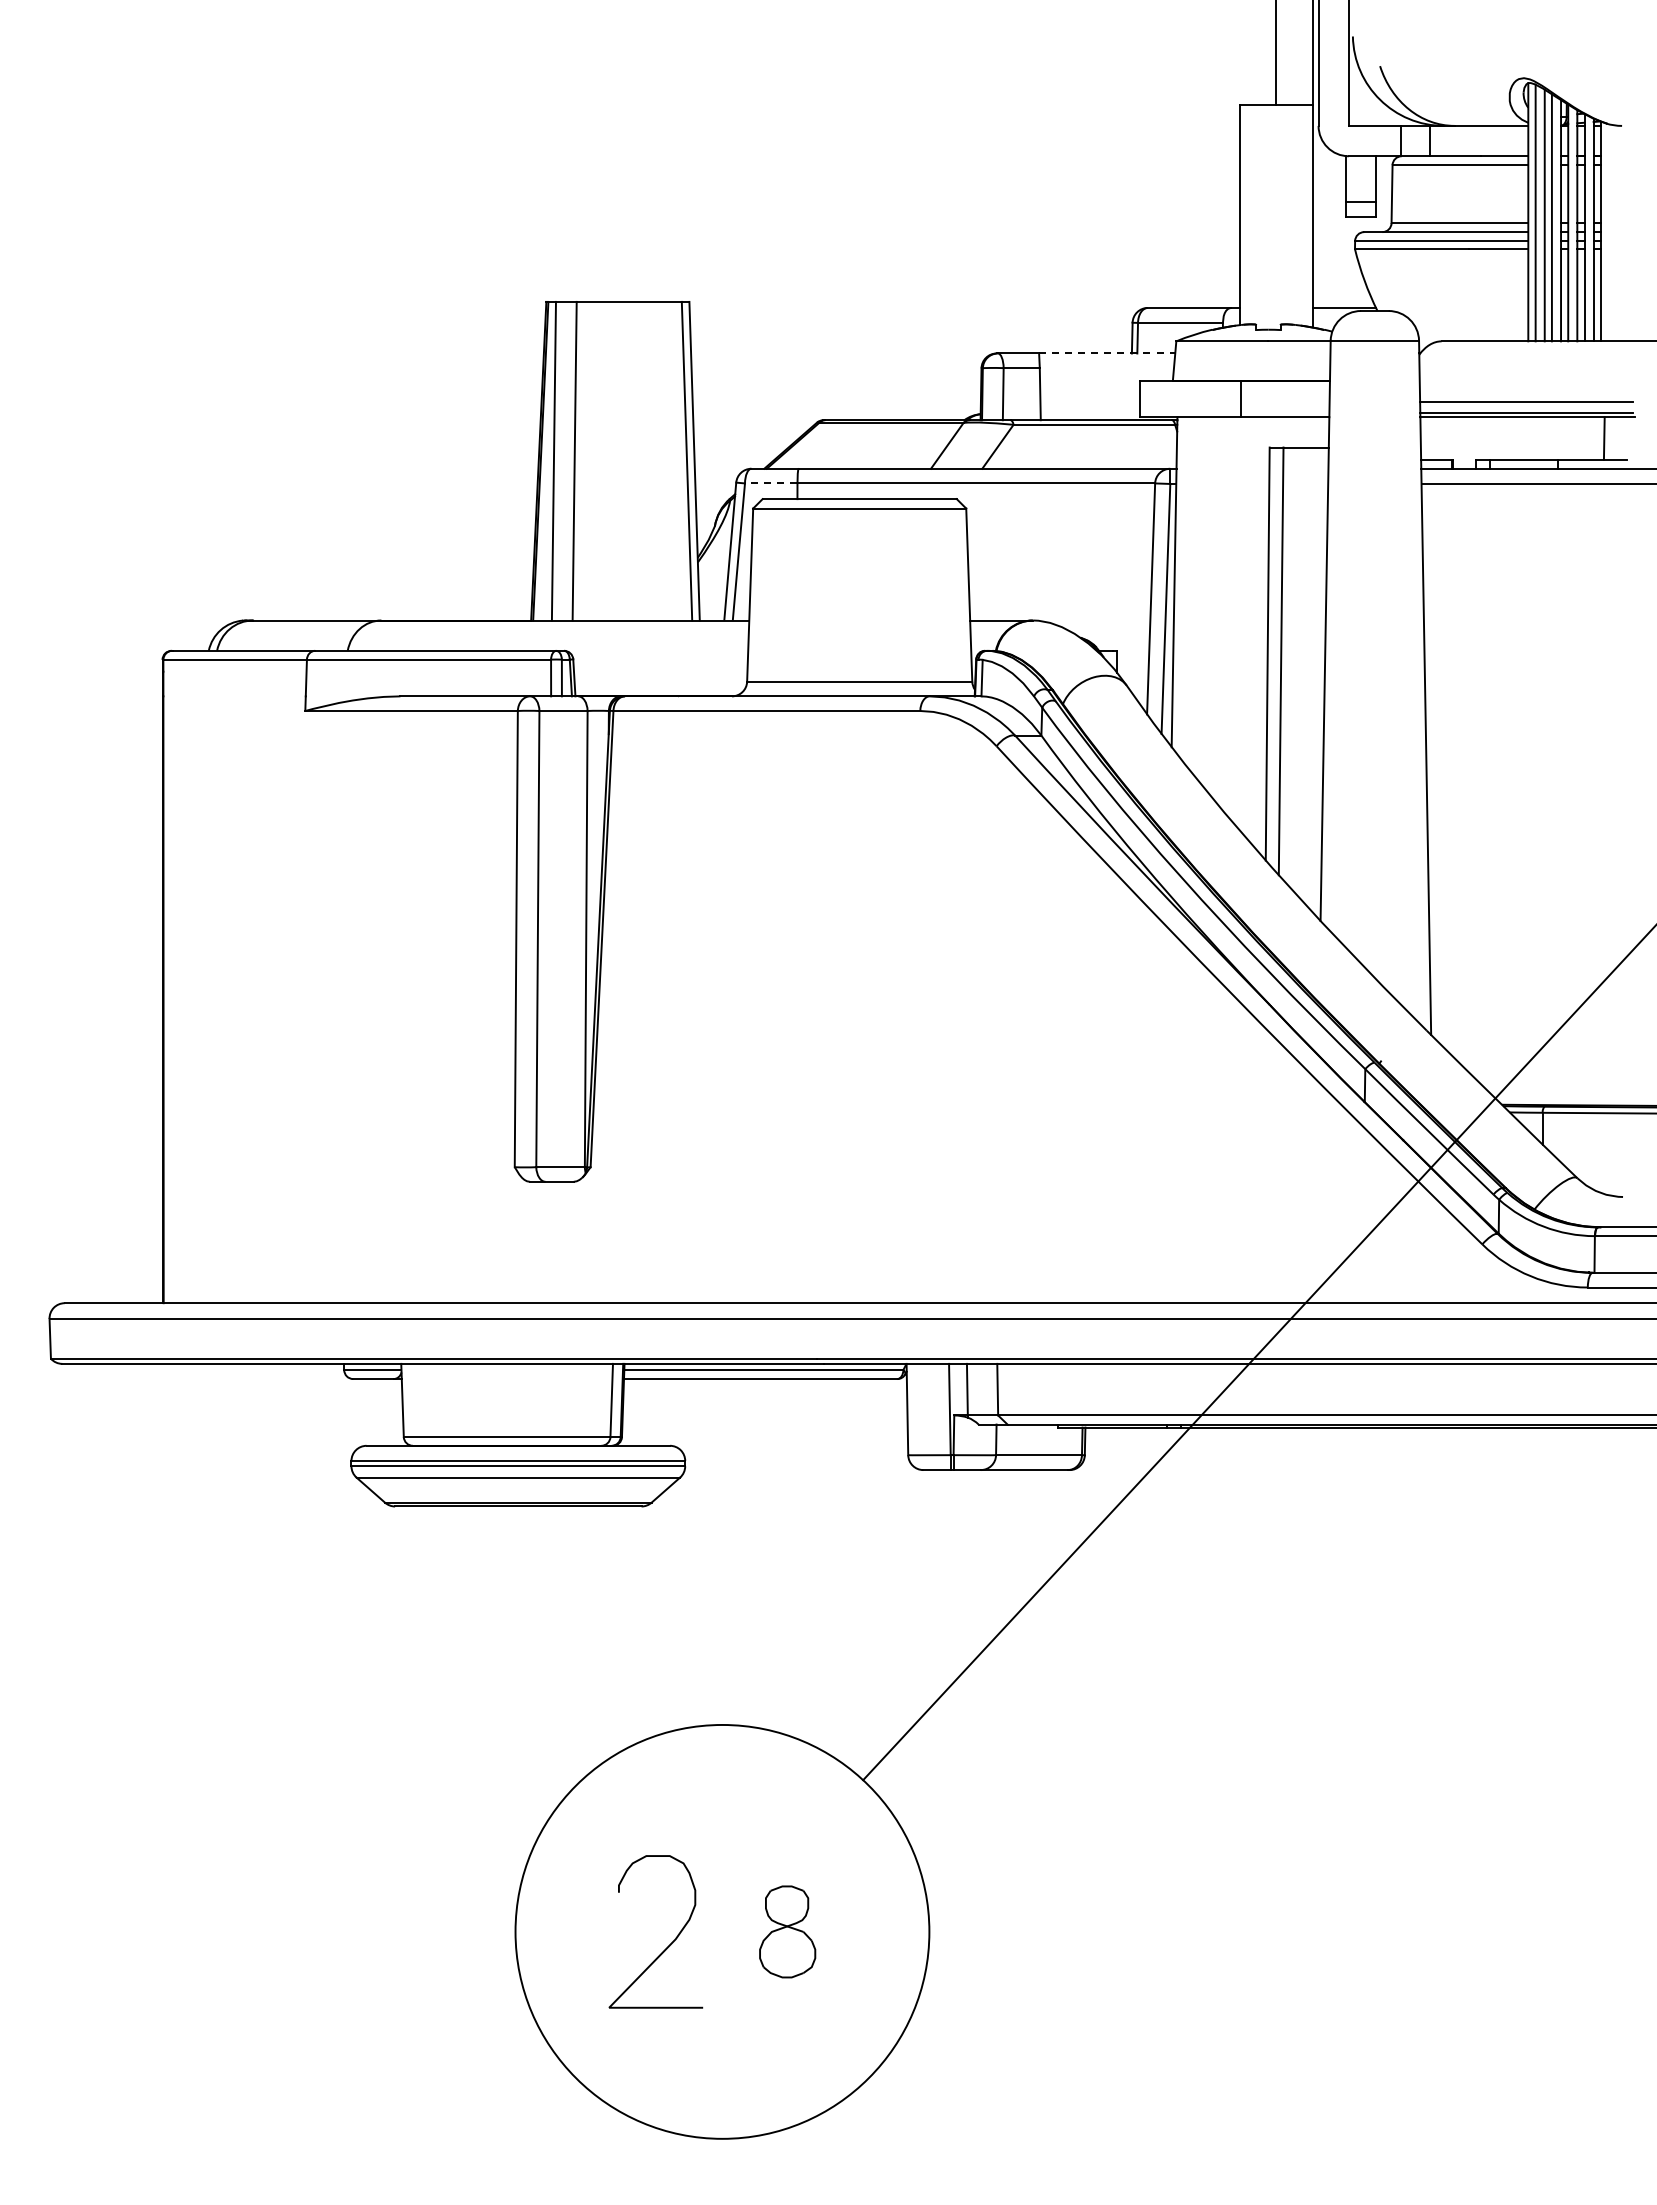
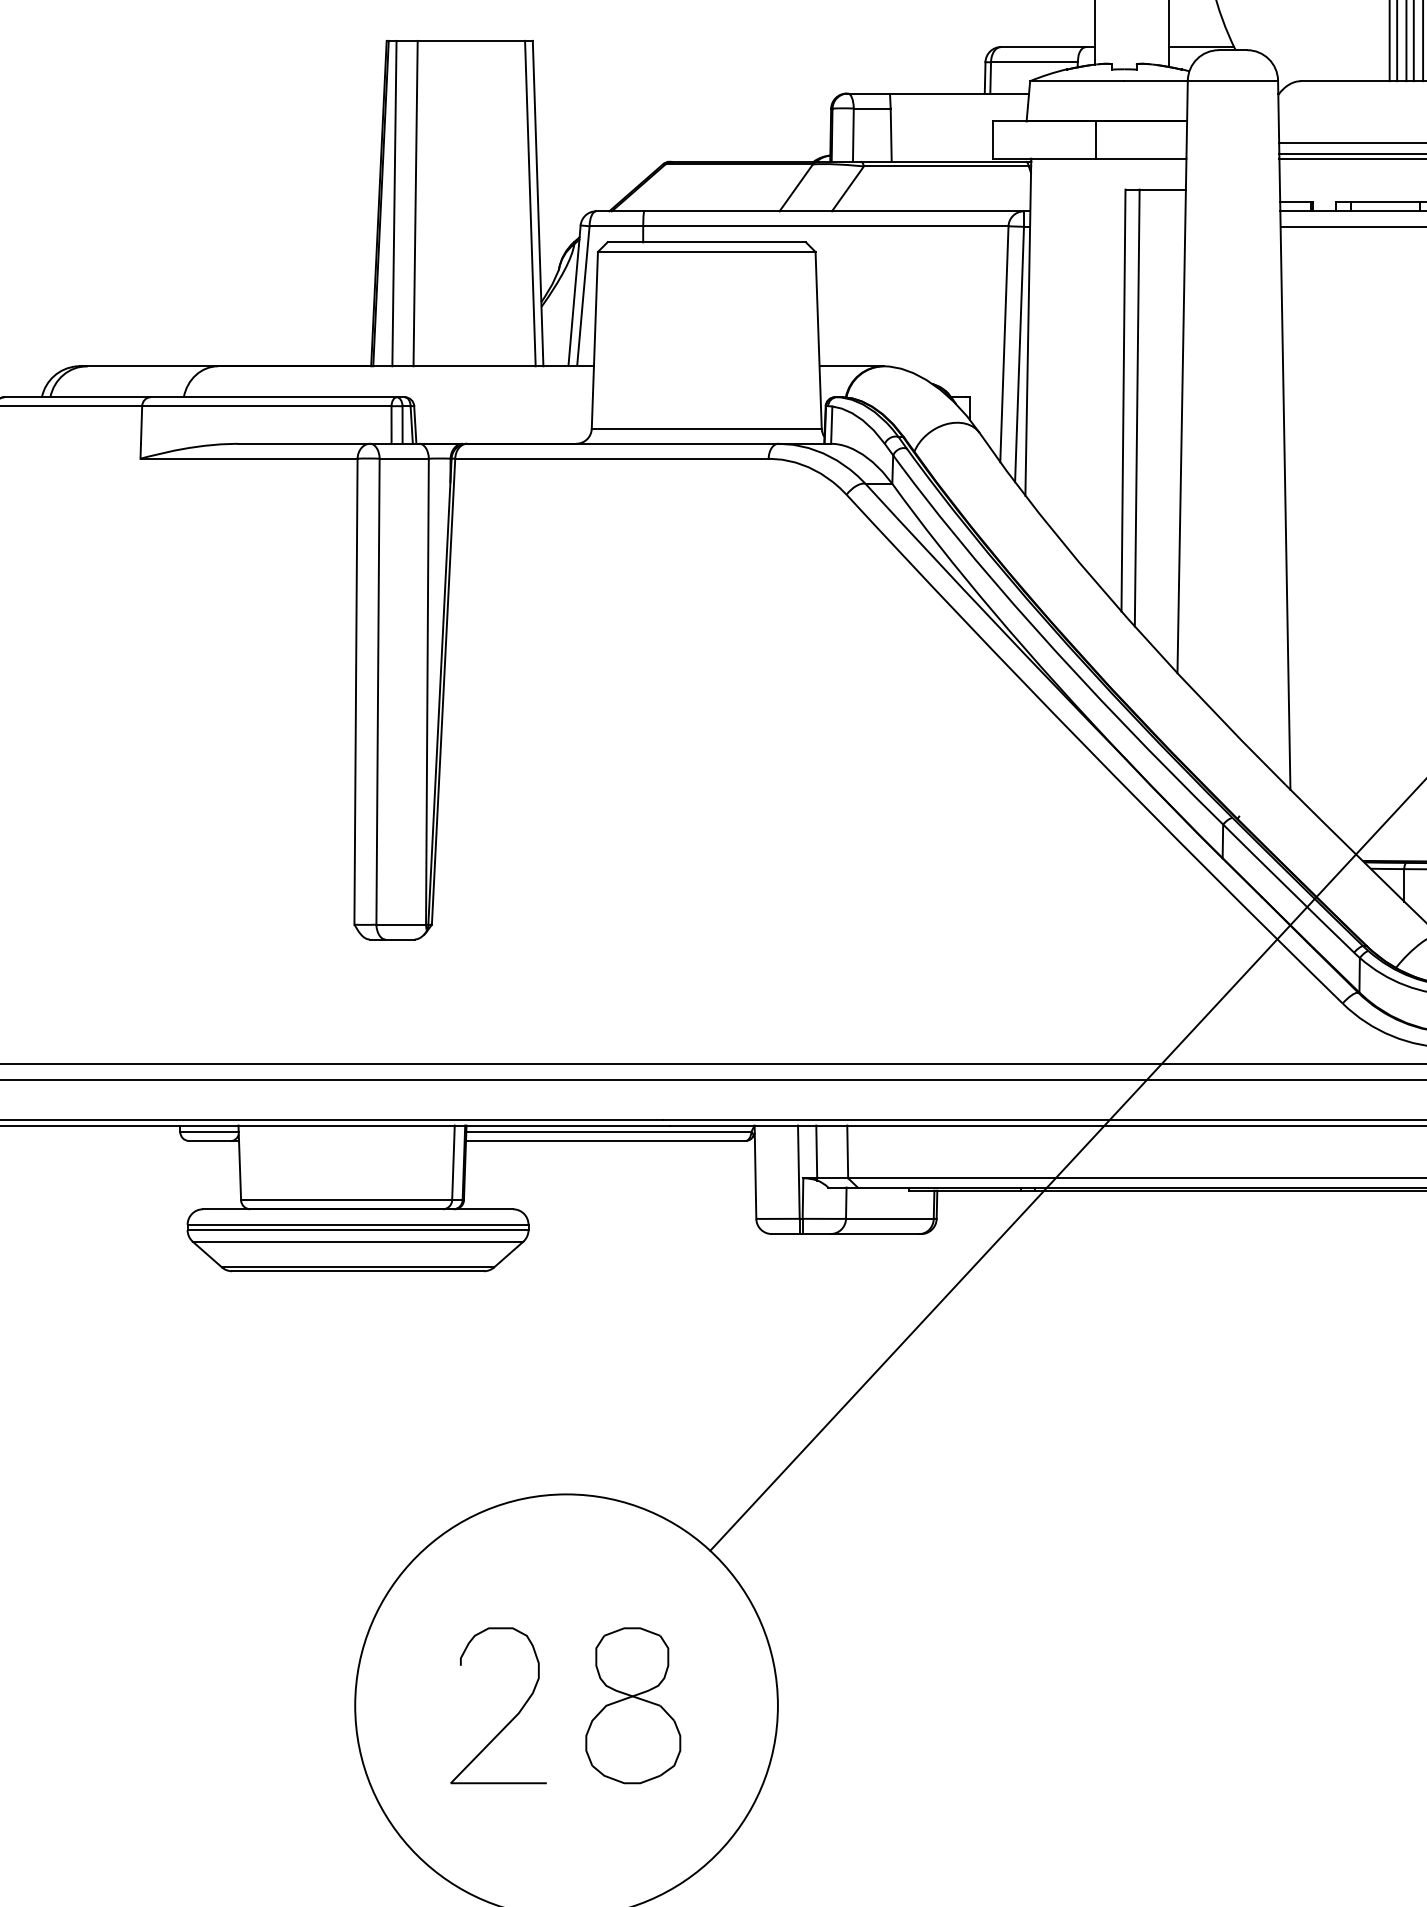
line: (1107, 353) -> (959, 93), dashed -> solid
line: (770, 483) -> (615, 226), dashed -> solid
part: (787, 1931) -> (633, 1705), size x1.67

